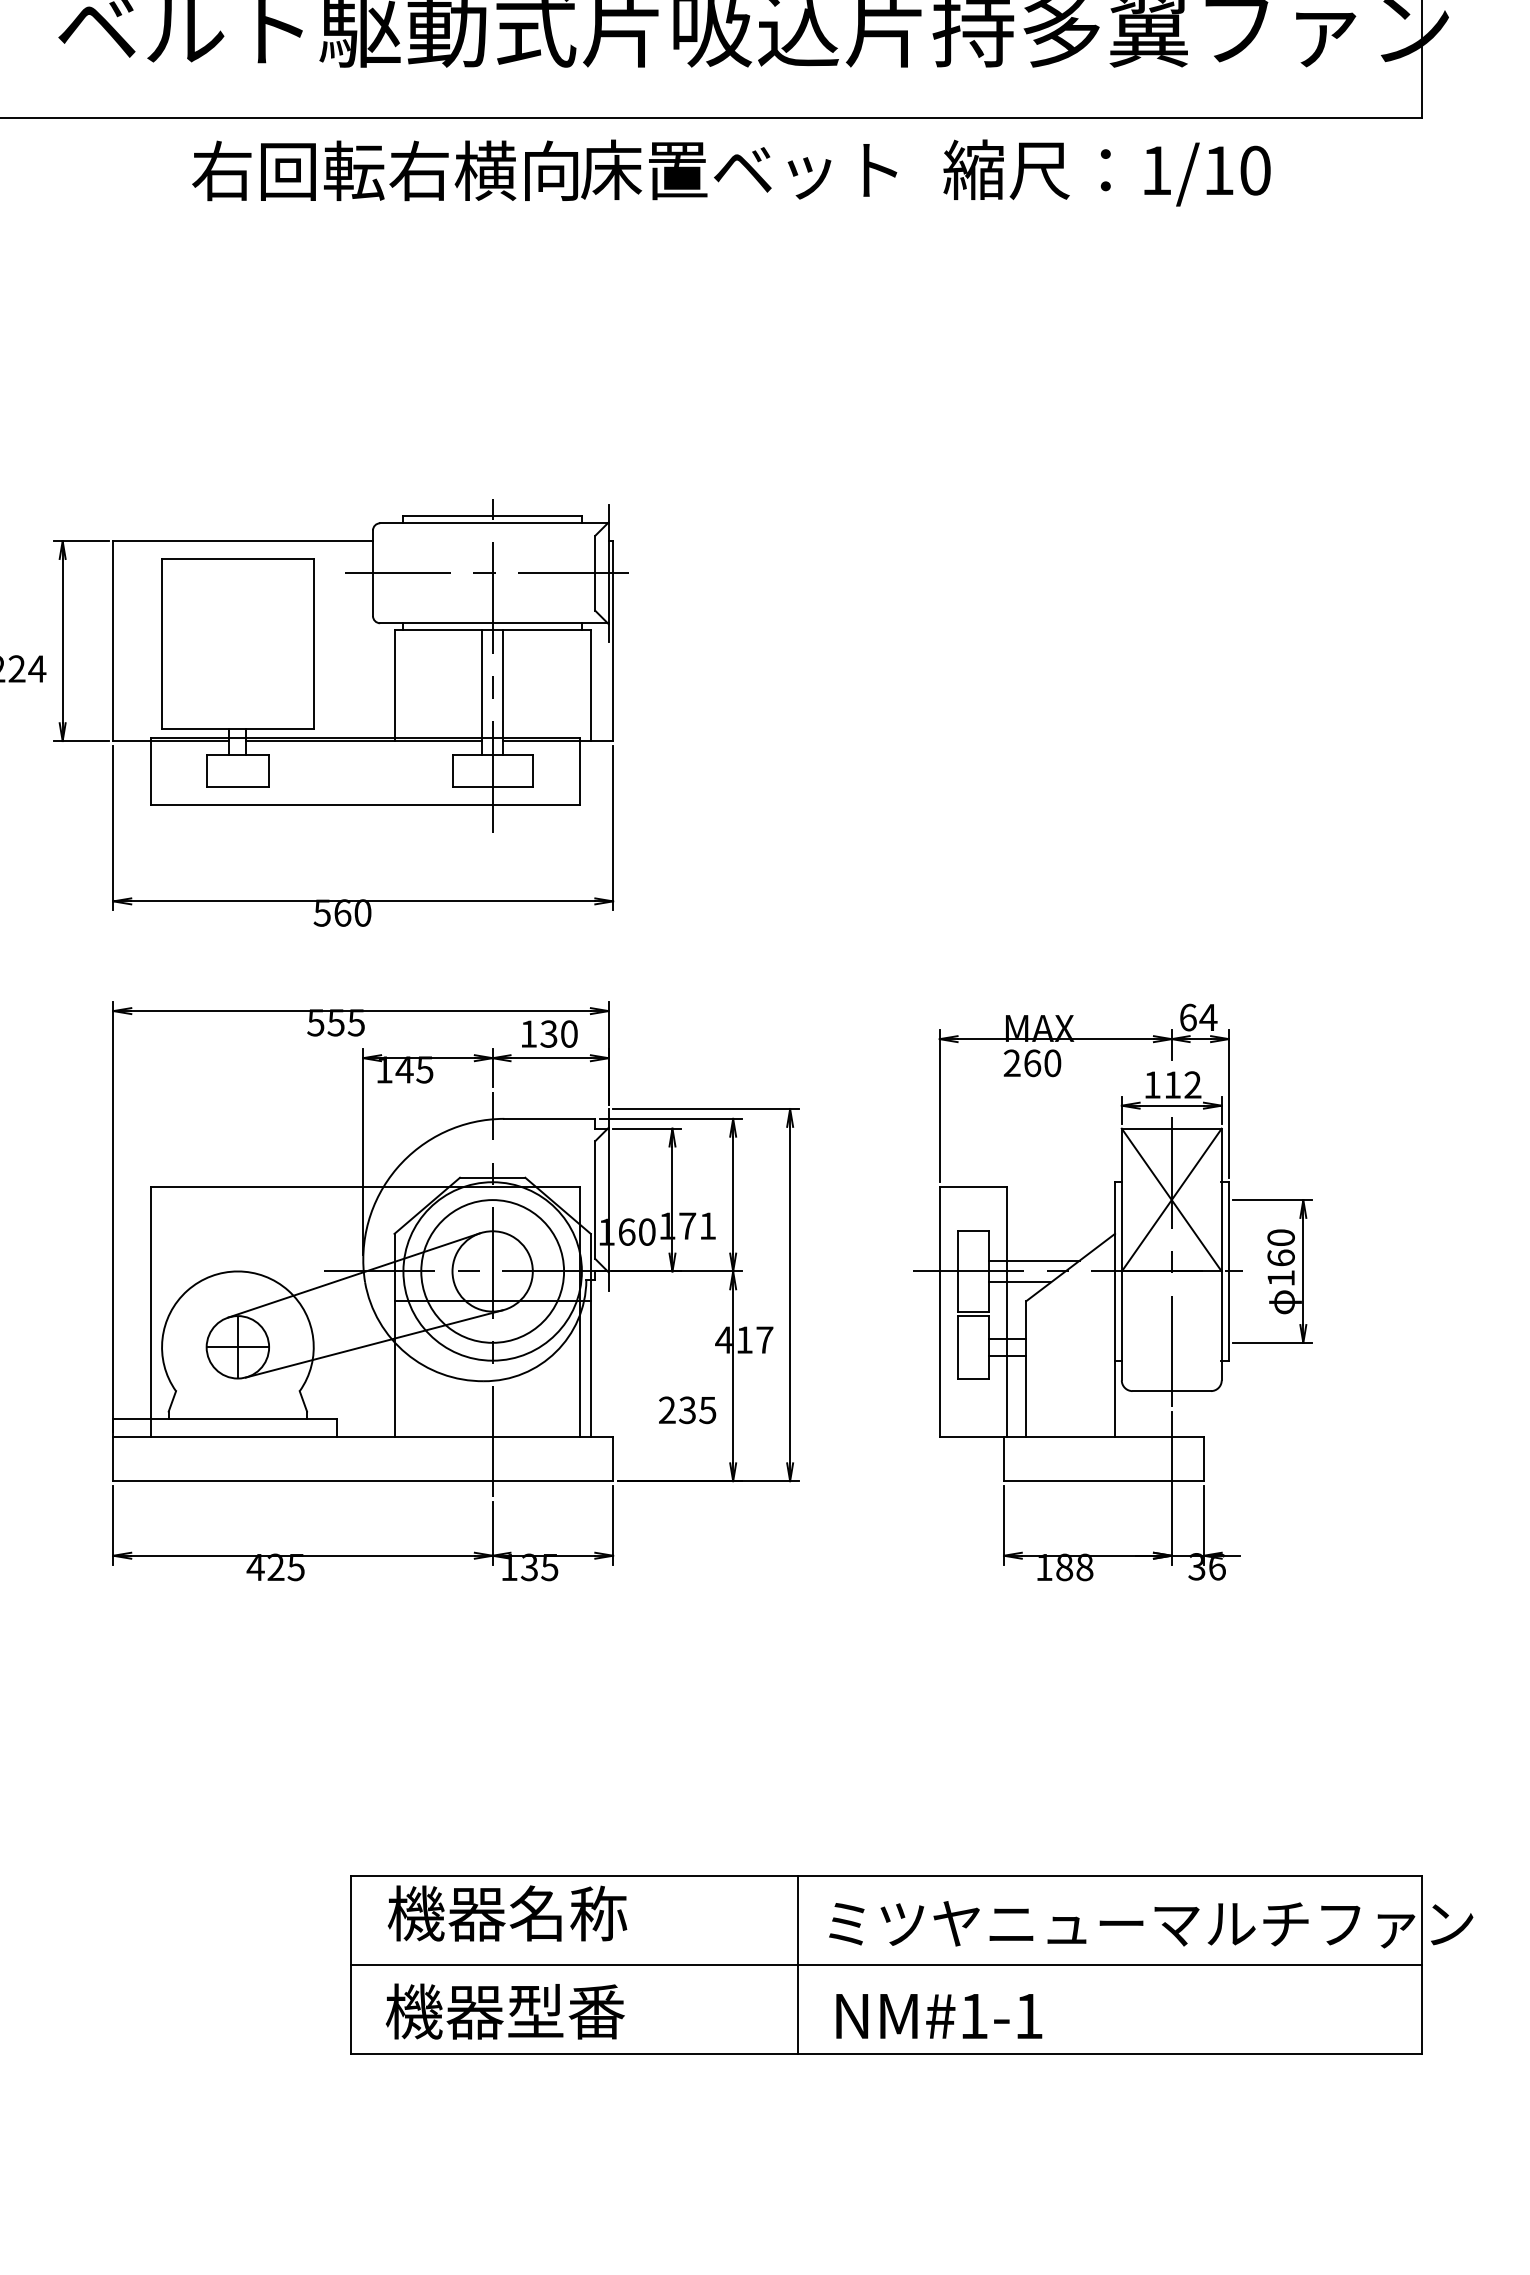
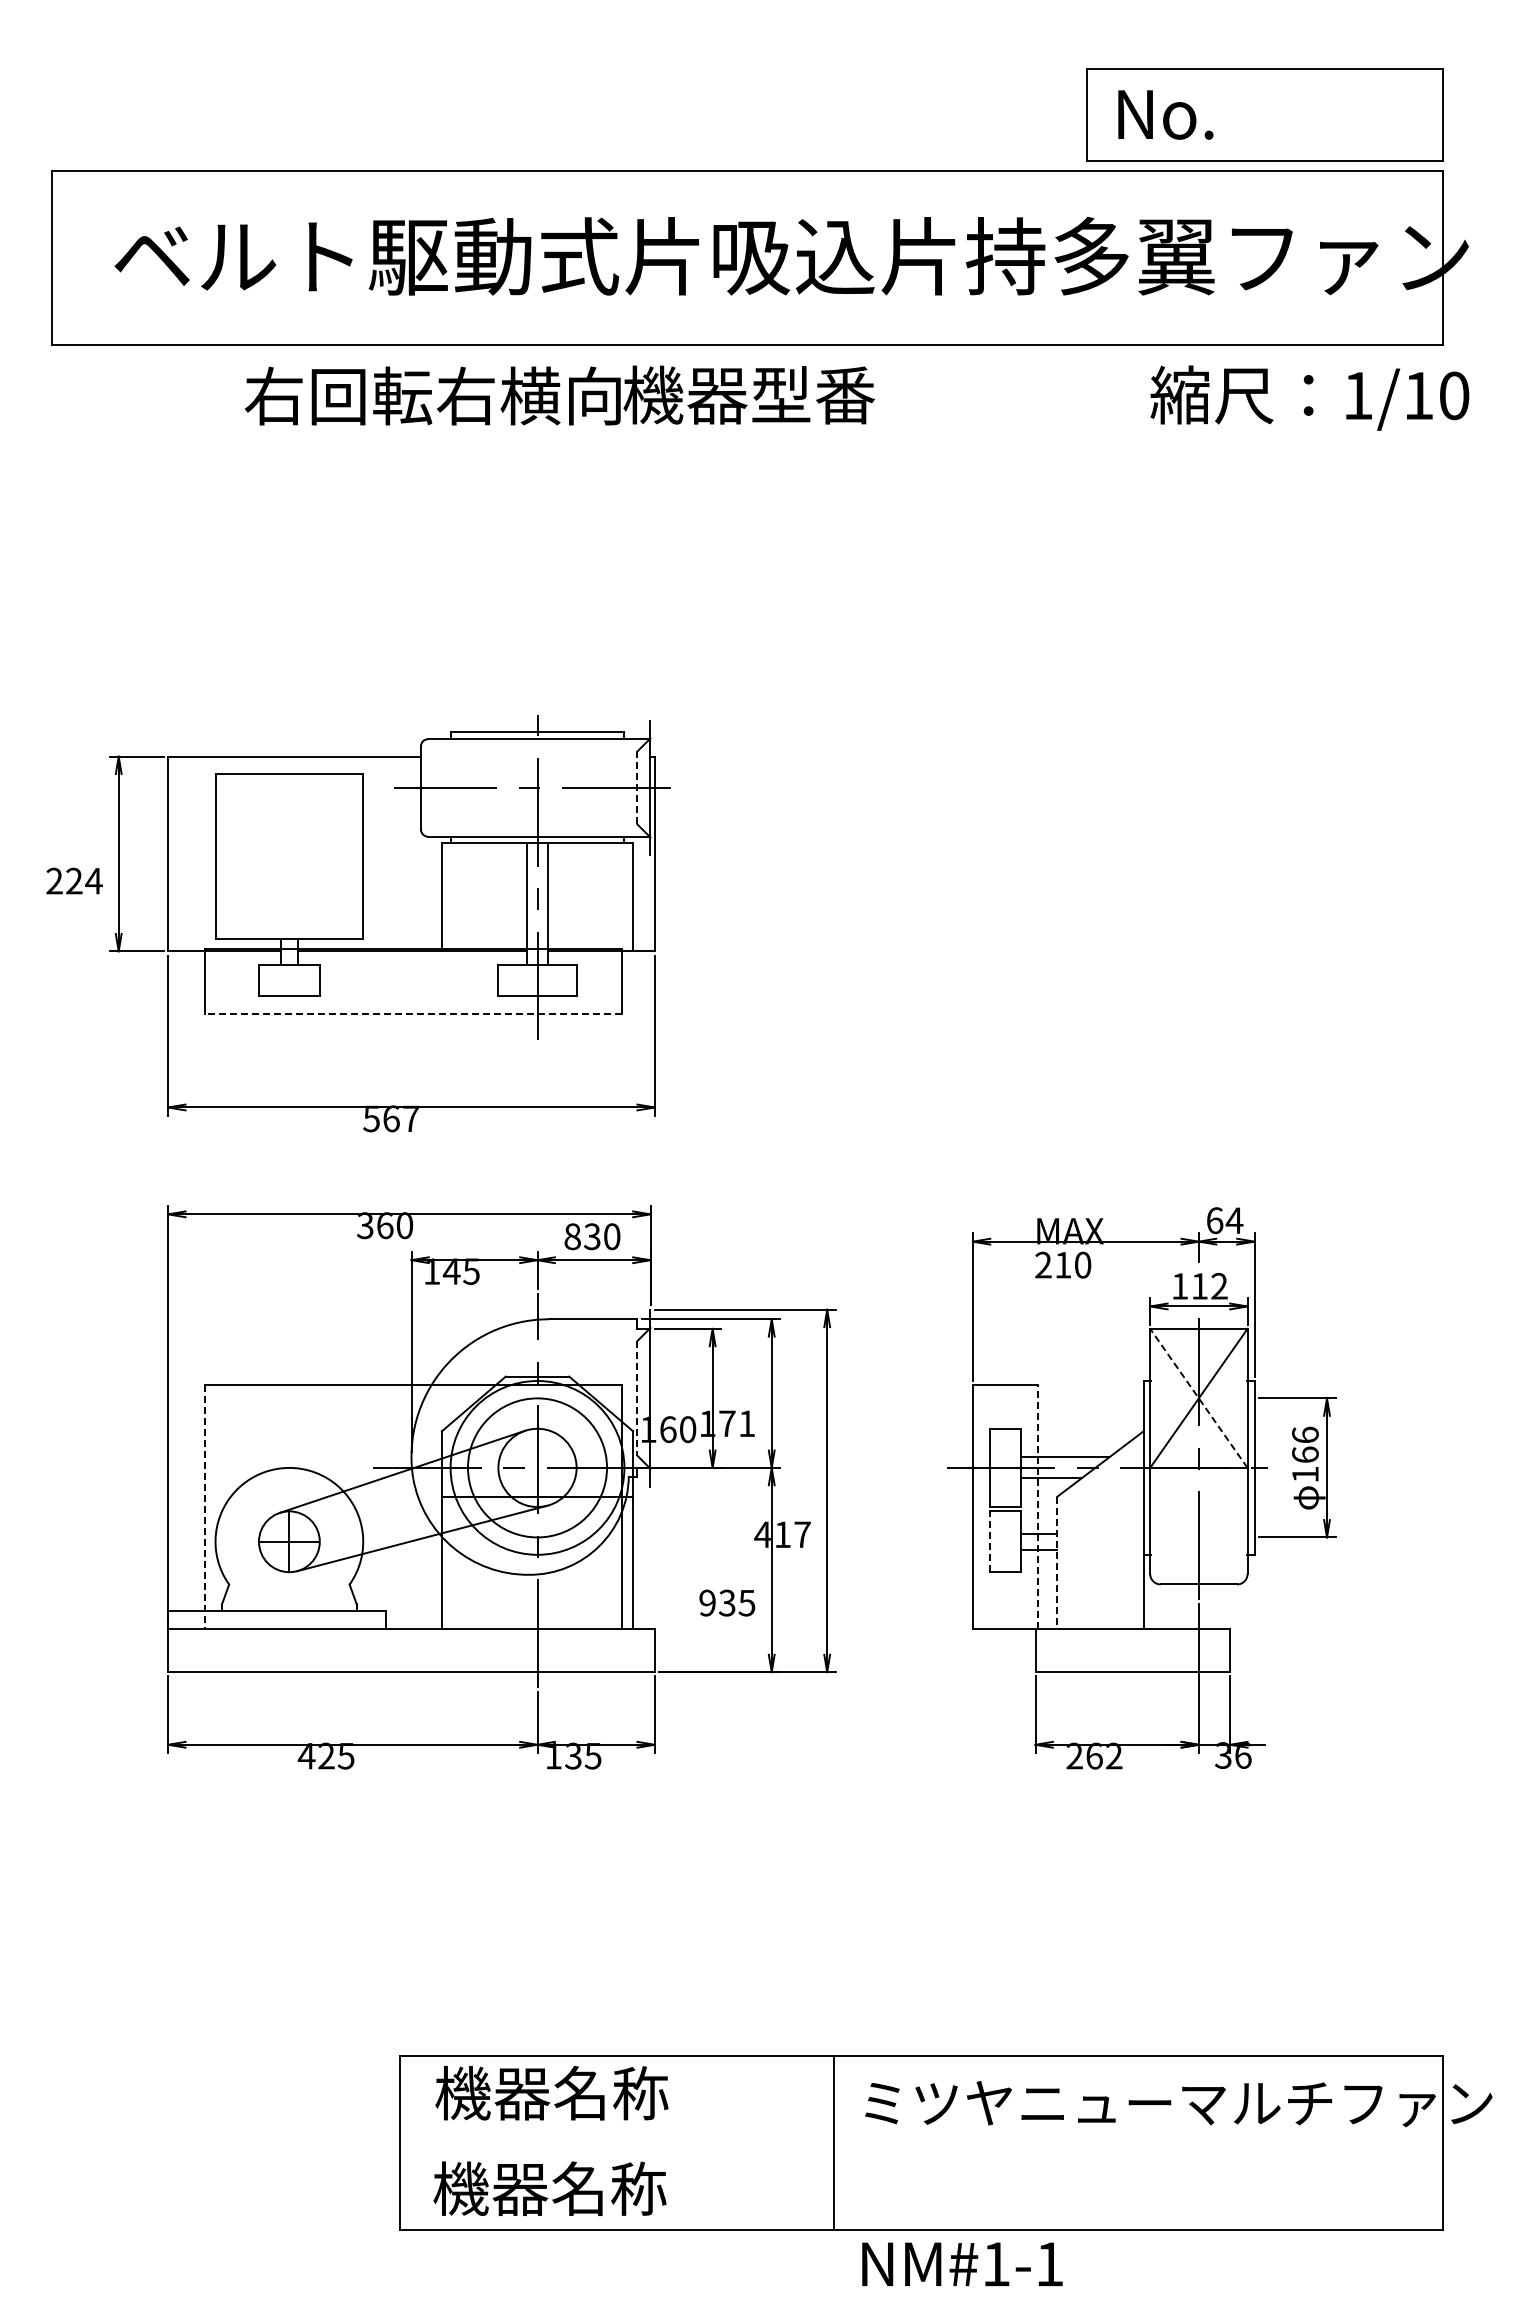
text: (739, 169) -> (777, 394), 床置ベット -> 機器型番
text: (1106, 172) -> (1309, 397), moved
line: (595, 572) -> (637, 787), solid -> dashed
line: (365, 804) -> (413, 1013), solid -> dashed
text: (363, 912) -> (411, 1118), 560 -> 567
text: (336, 1022) -> (385, 1225), 555 -> 360
text: (528, 1033) -> (572, 1236), 130 -> 830
text: (1032, 1062) -> (1063, 1264), 260 -> 210
line: (595, 1200) -> (637, 1398), solid -> dashed
line: (1171, 1200) -> (1198, 1398), solid -> dashed
text: (1281, 1237) -> (1305, 1434), 160 -> 166
line: (150, 1312) -> (204, 1507), solid -> dashed
line: (1007, 1312) -> (1038, 1507), solid -> dashed
line: (957, 1347) -> (990, 1541), solid -> dashed
line: (1026, 1368) -> (1057, 1562), solid -> dashed
text: (667, 1410) -> (707, 1603), 235 -> 935
text: (1064, 1566) -> (1094, 1755), 188 -> 262
line: (885, 1965) -> (920, 2143), removed
text: (566, 2011) -> (609, 2188), 機器型番 -> 機器名称
text: (939, 2015) -> (962, 2263), moved

